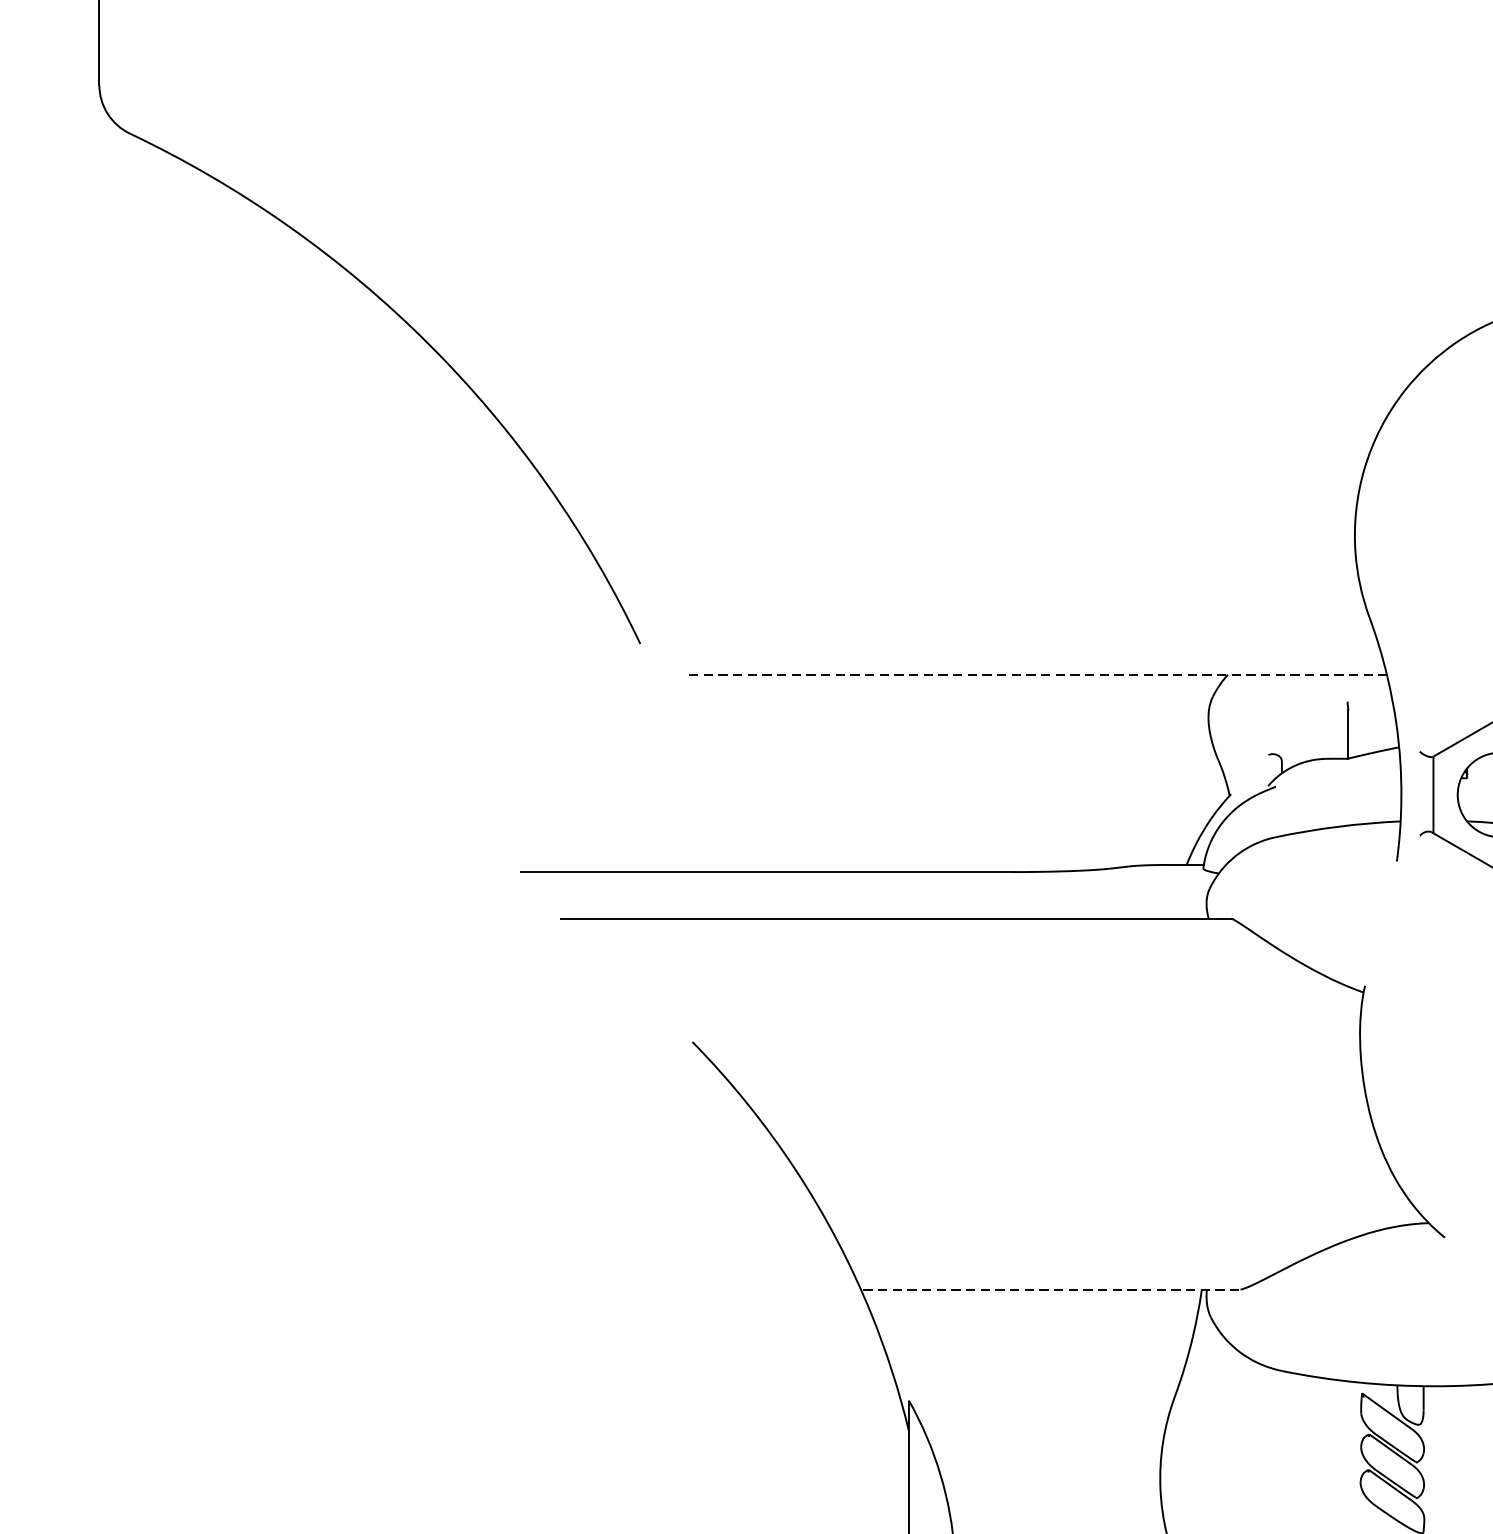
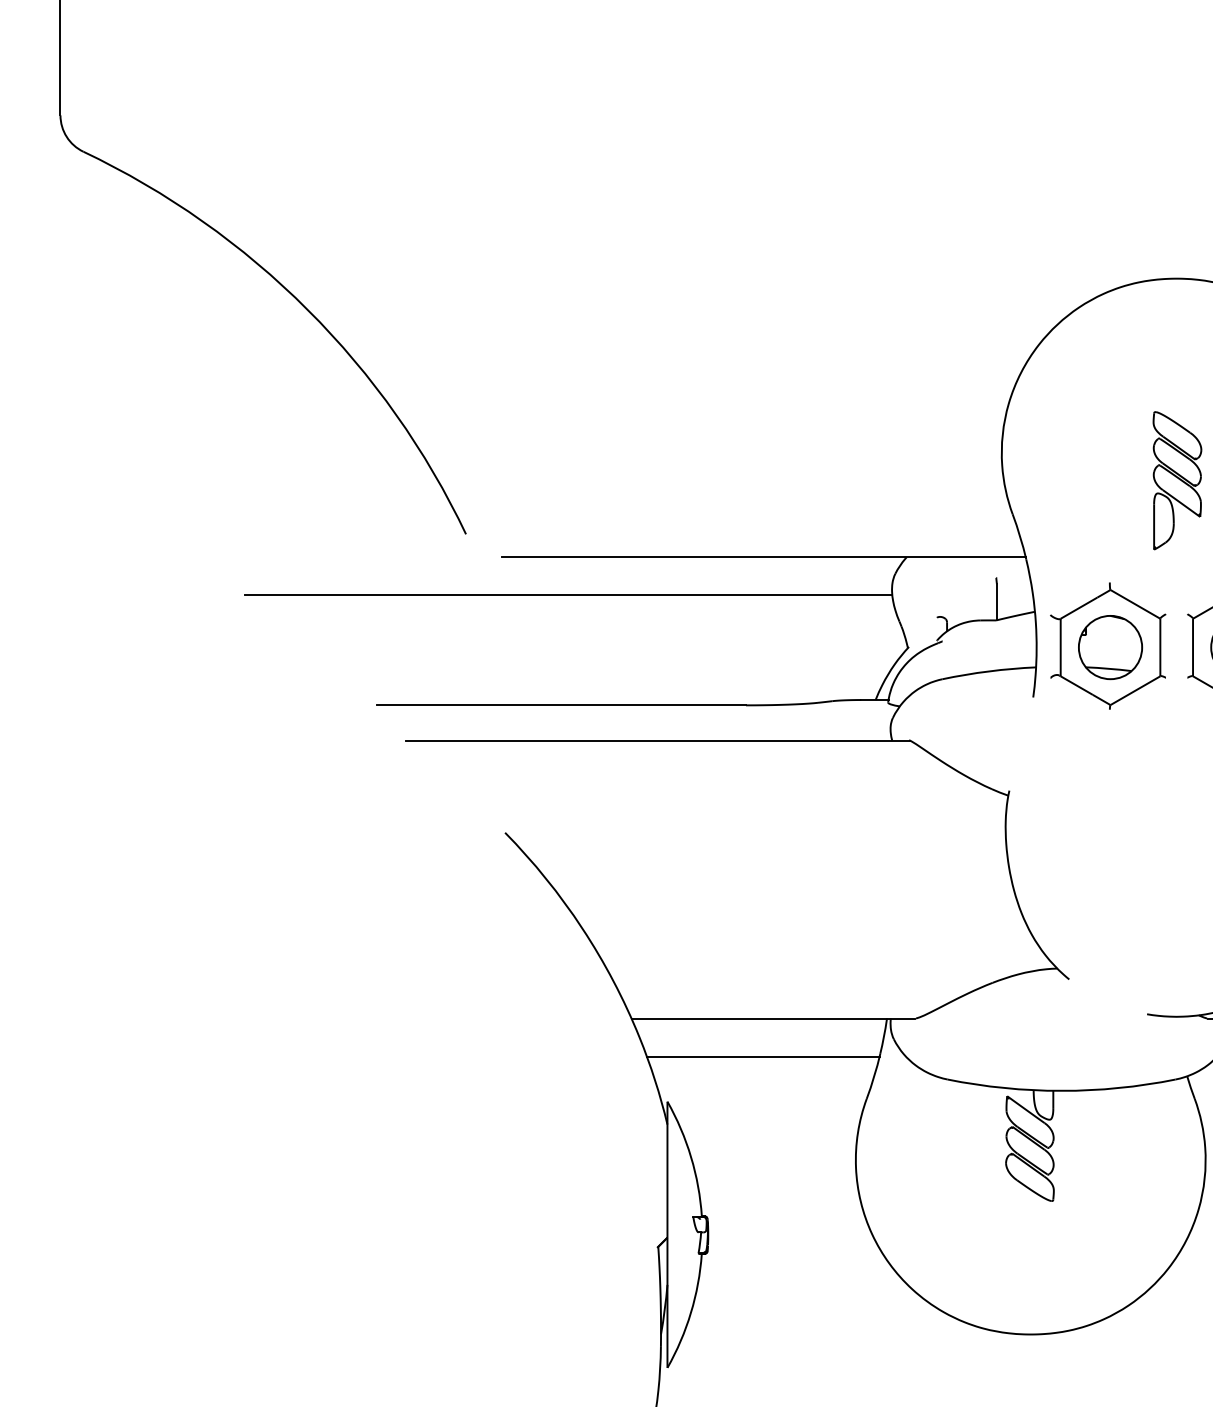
line: (1038, 674) -> (764, 557), dashed -> solid
line: (776, 724) -> (568, 594), added
line: (1050, 1289) -> (773, 1018), dashed -> solid
line: (1037, 1340) -> (763, 1056), added

